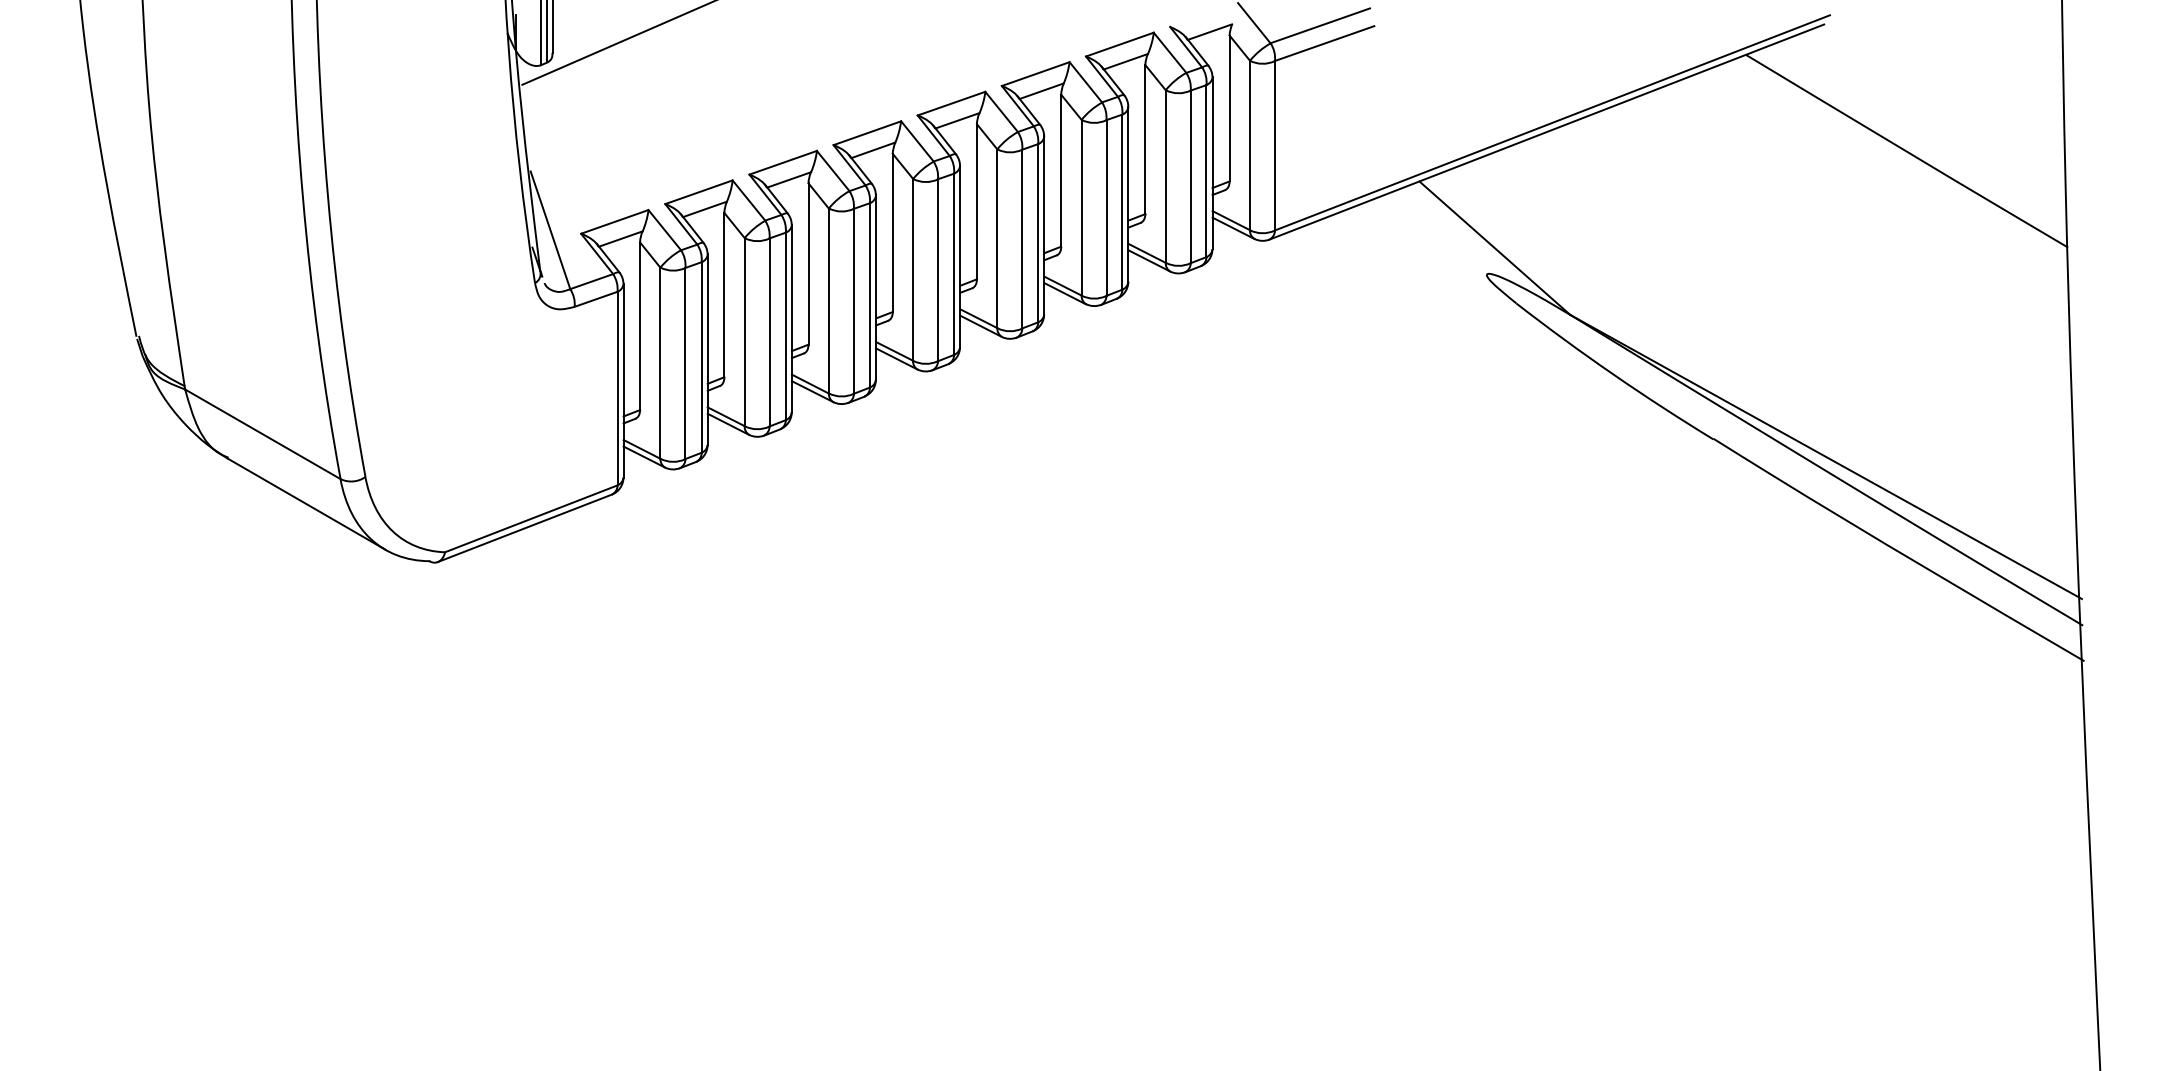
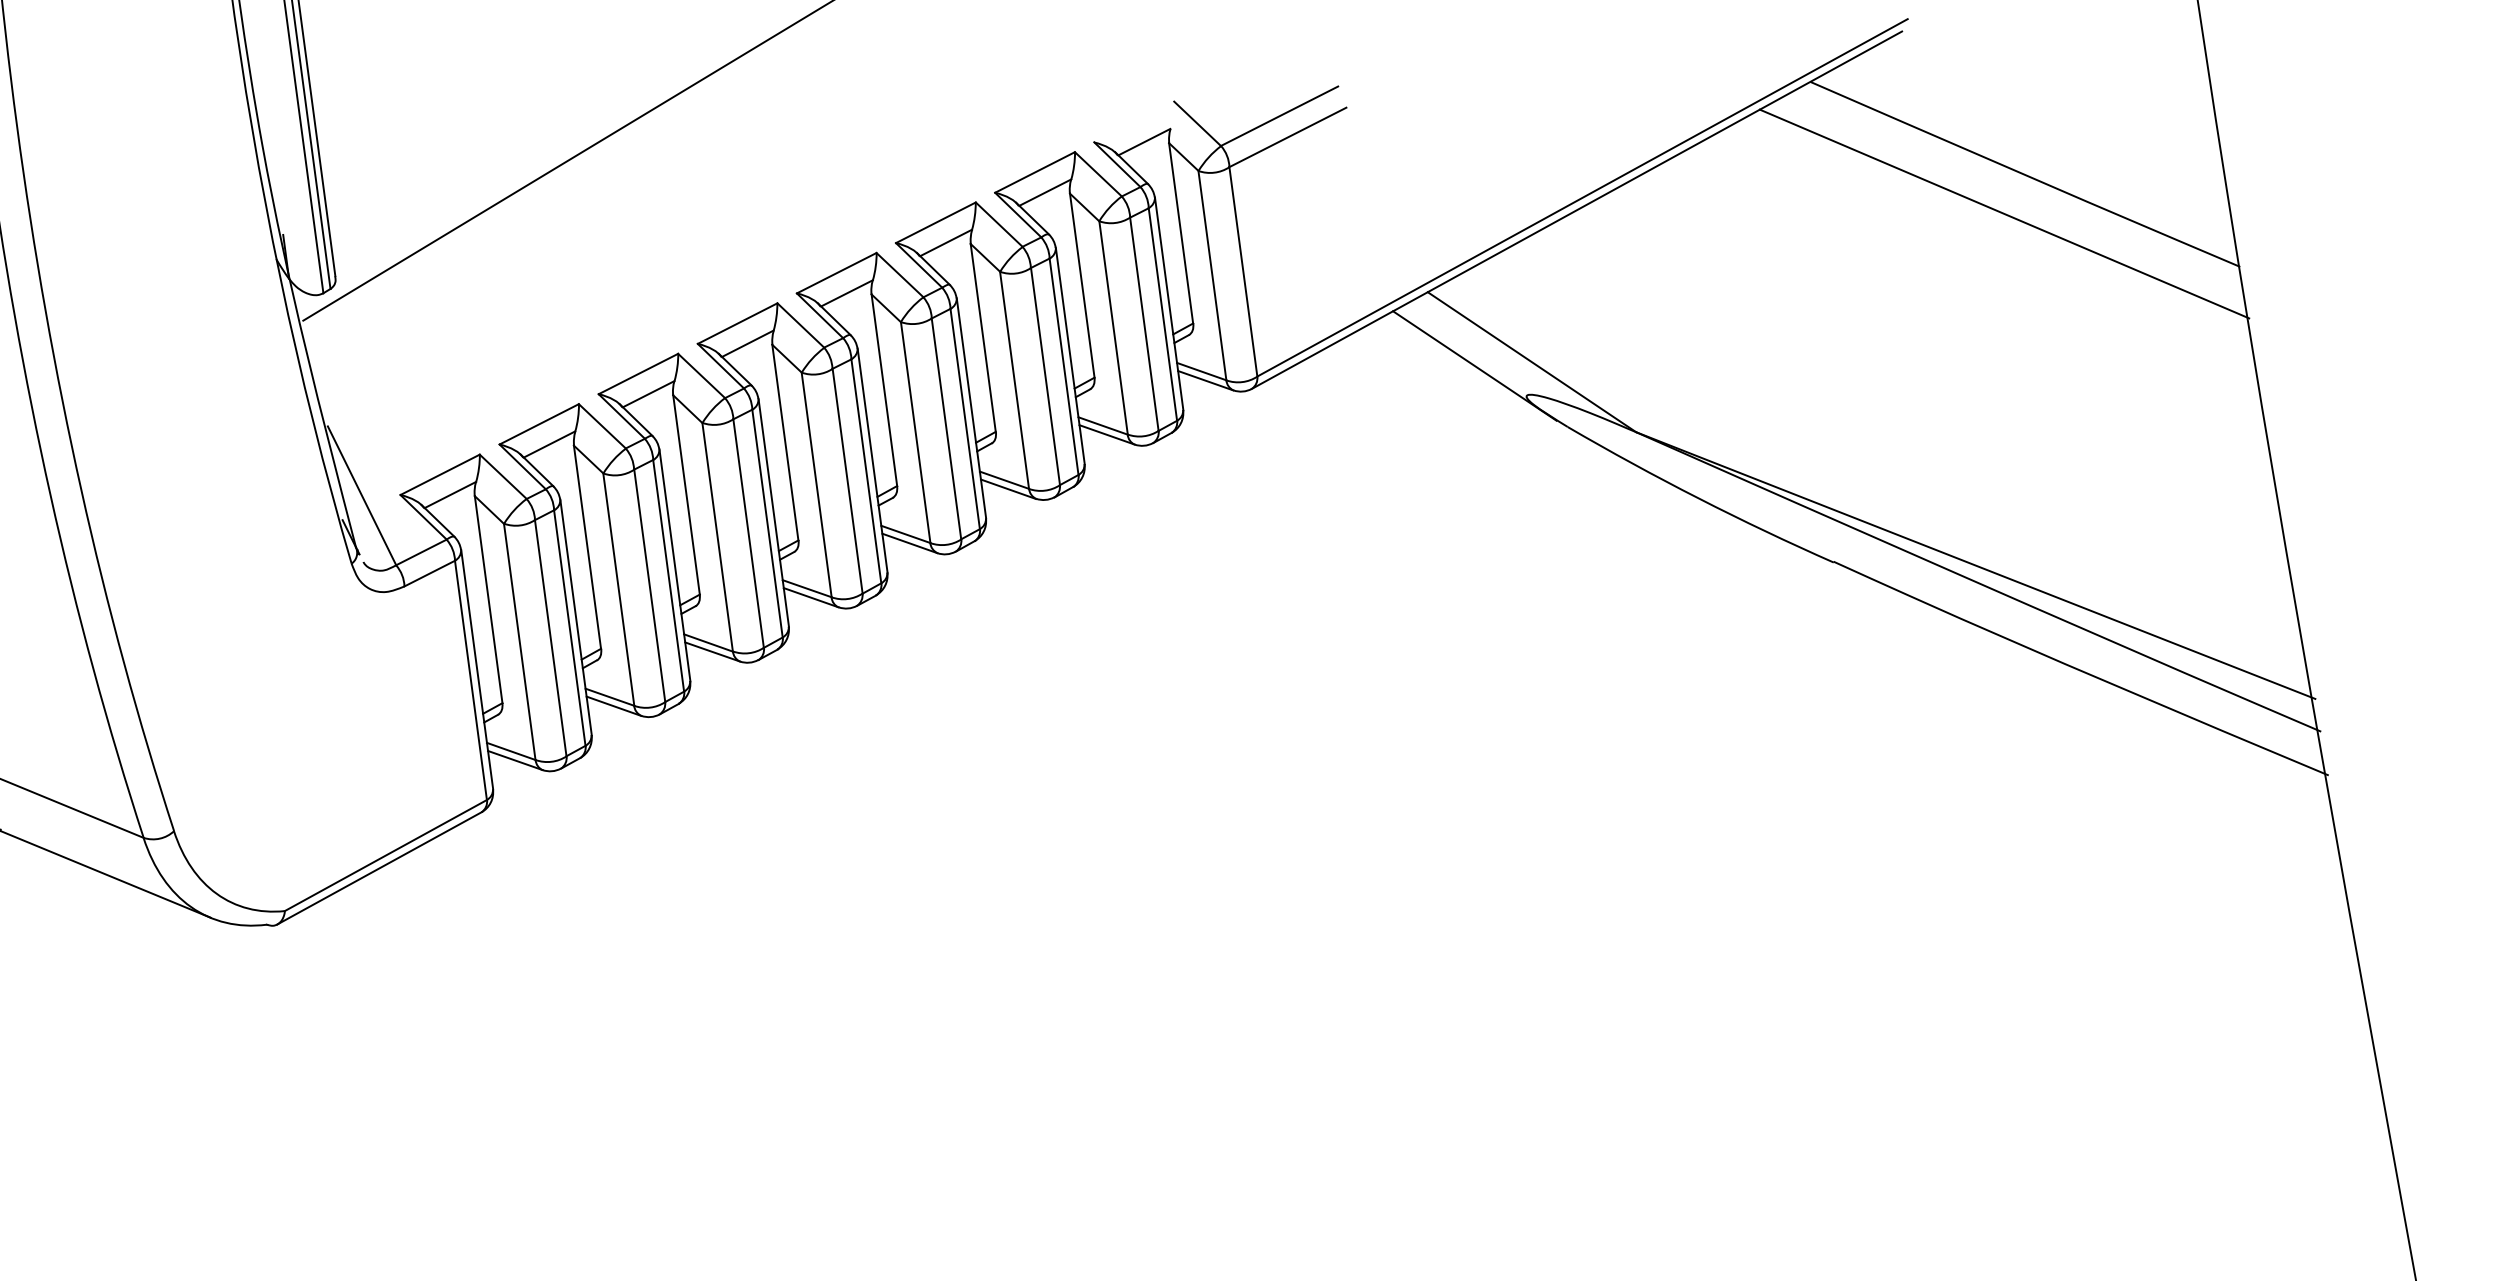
line: (1885, 180) -> (2003, 214), added
line: (1448, 244) -> (1474, 365), added

